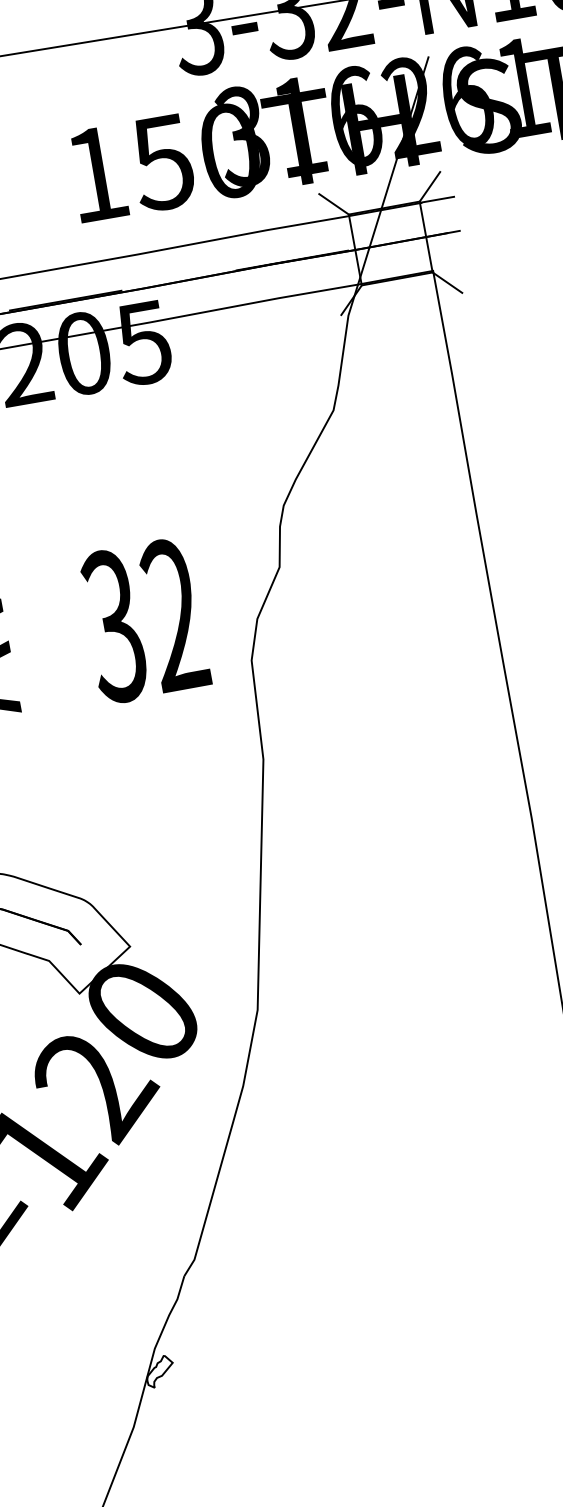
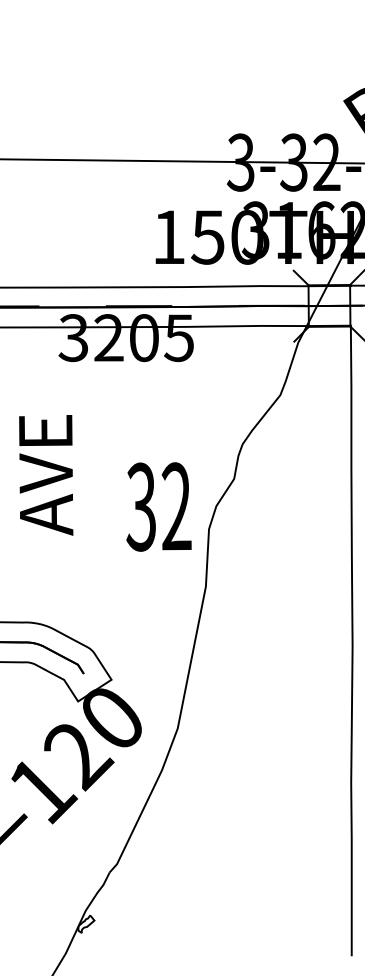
text: (143, 620) -> (158, 506), moved

